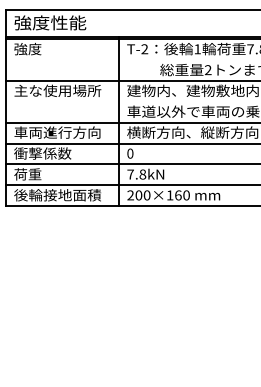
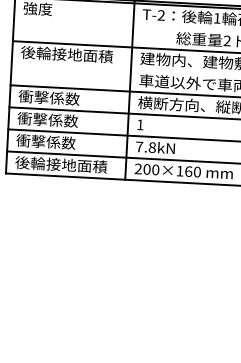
text: (57, 90) -> (66, 54), 主な使用場所 -> 後輪接地面積
text: (57, 132) -> (64, 98), 車両進行方向 -> 衝撃係数
text: (130, 153) -> (140, 124), 0 -> 1
text: (41, 174) -> (45, 141), 荷重 -> 衝撃係数

